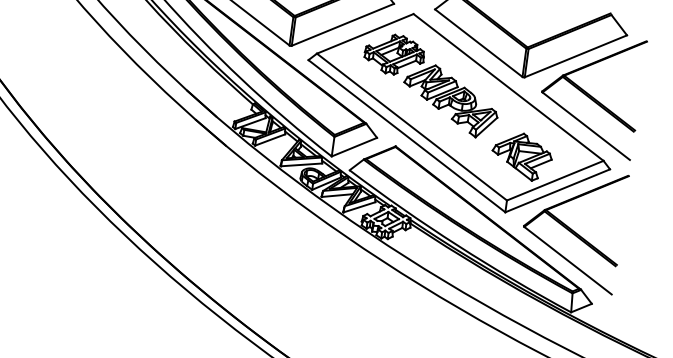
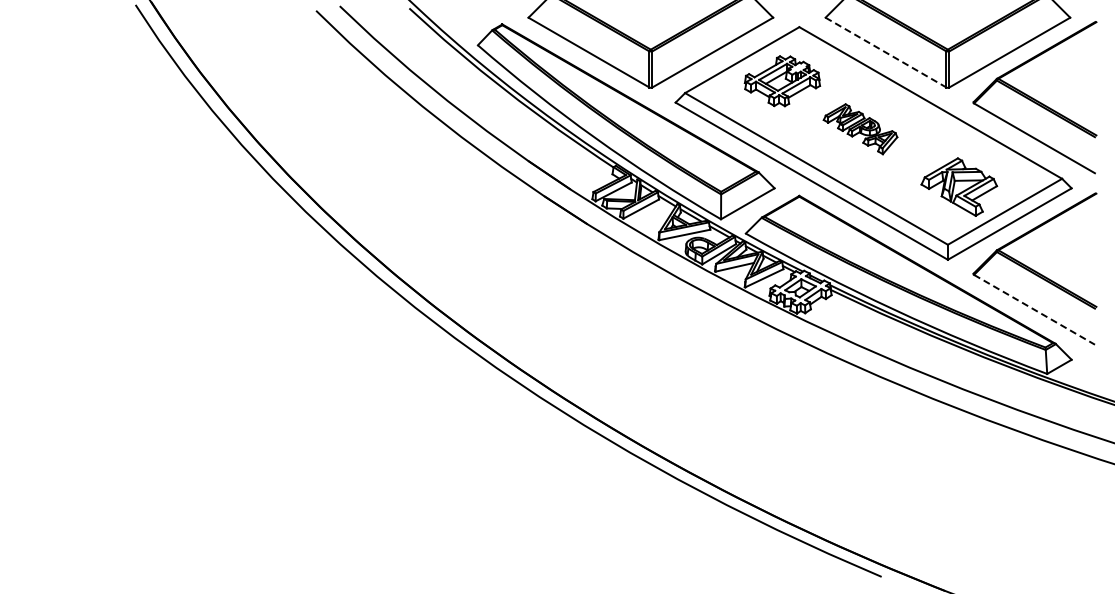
line: (479, 43) -> (886, 52), solid -> dashed
part: (450, 100) -> (860, 128), size x0.6
line: (568, 260) -> (1034, 309), solid -> dashed

